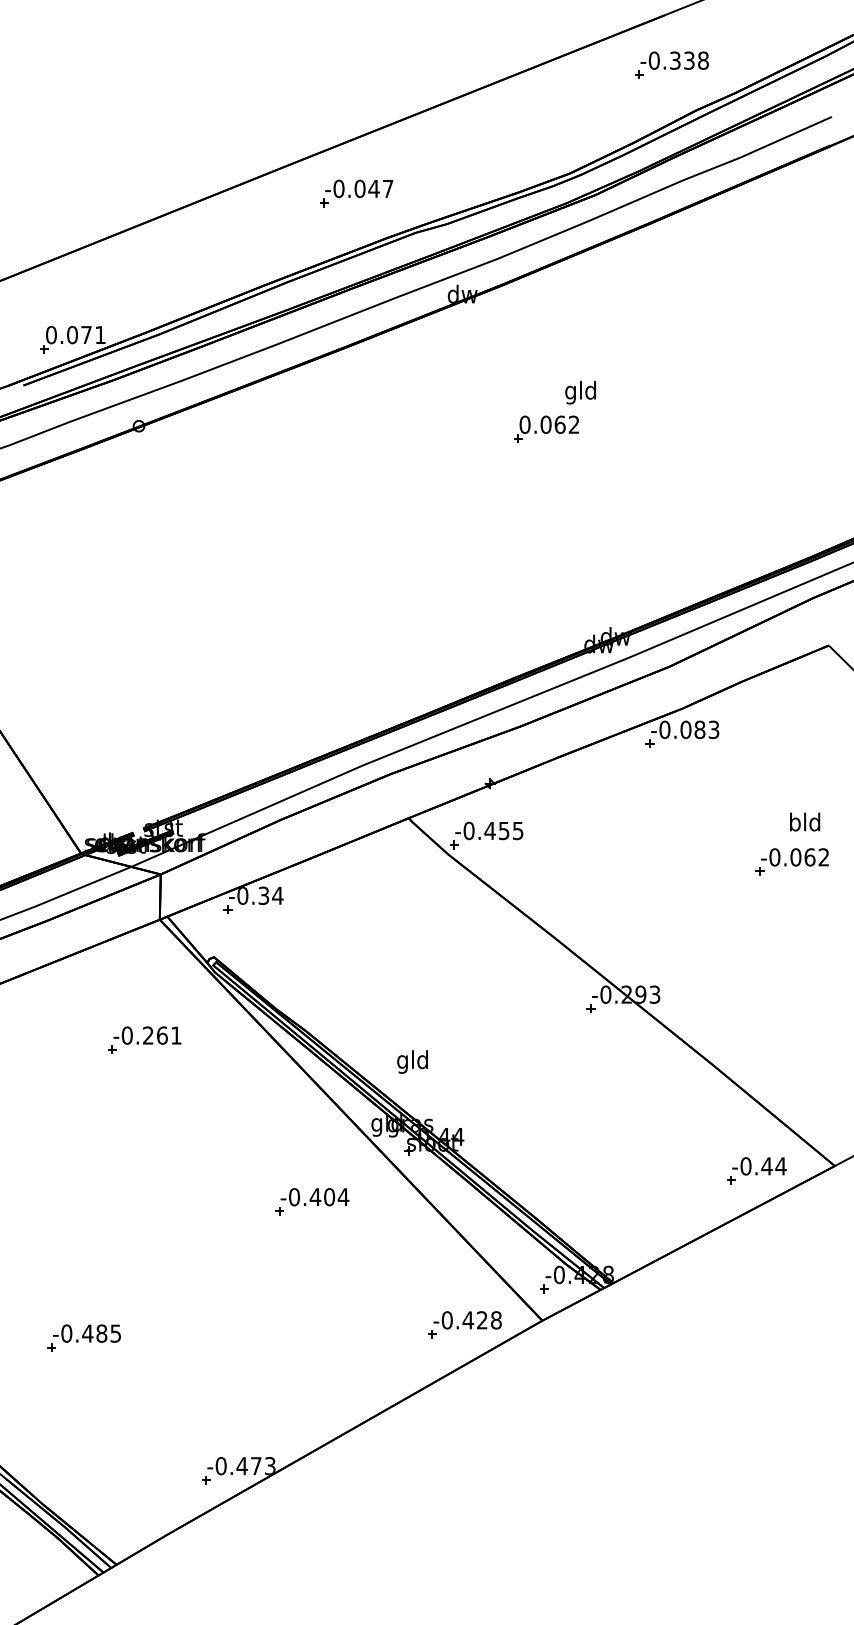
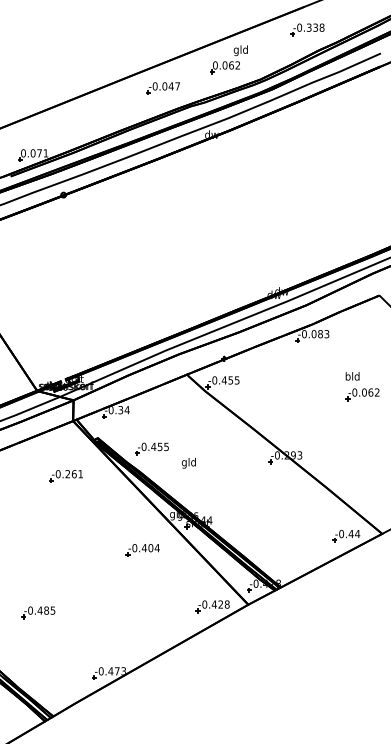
part: (553, 411) -> (228, 59), moved
text: (804, 822) -> (352, 376), moved
part: (330, 979) -> (151, 448), added
text: (411, 1060) -> (188, 462), moved

